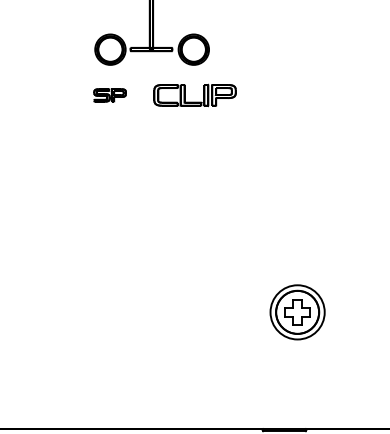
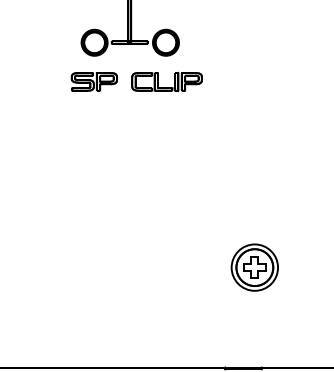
part: (109, 95) -> (93, 81), size x1.67

